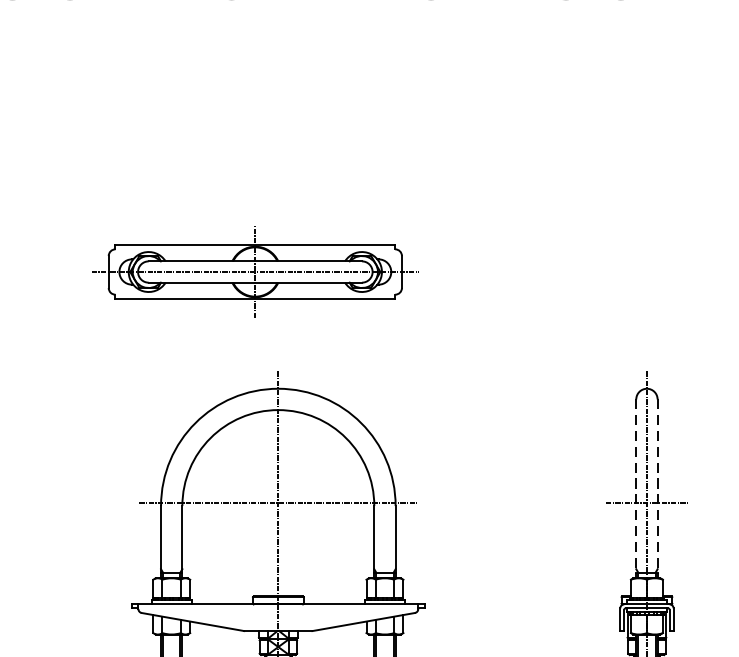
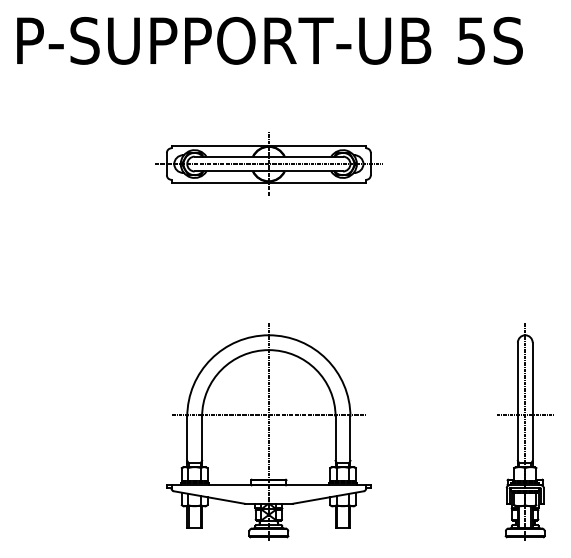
part: (254, 271) -> (268, 163), moved
line: (635, 489) -> (517, 405), dashed -> solid
line: (657, 489) -> (532, 405), dashed -> solid

